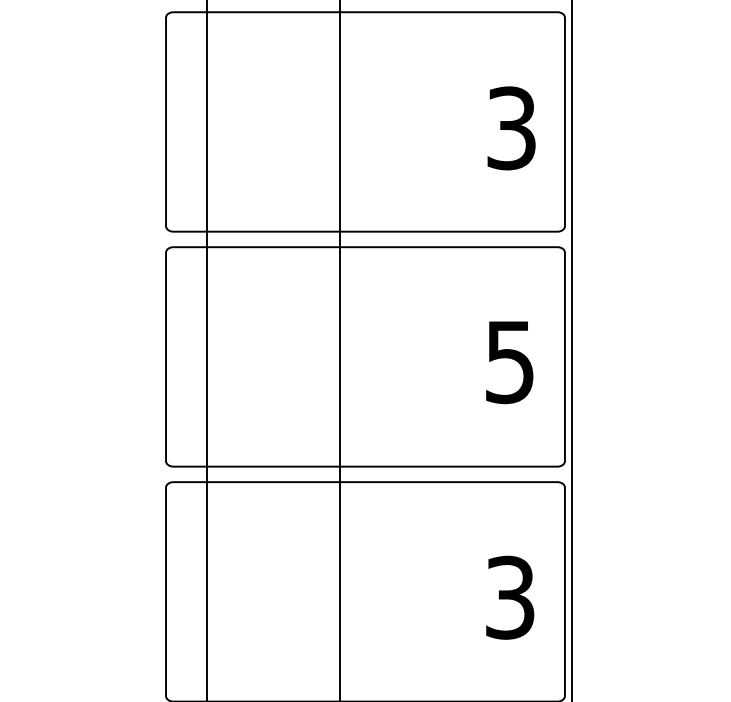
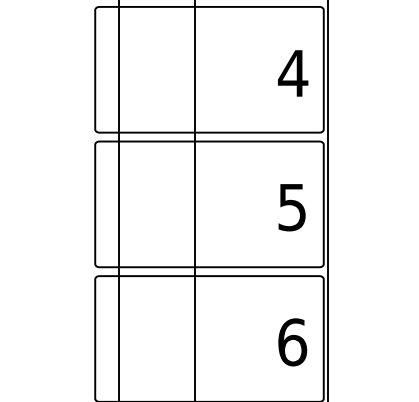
text: (512, 128) -> (293, 73), 3 -> 4
text: (510, 598) -> (292, 342), 3 -> 6

